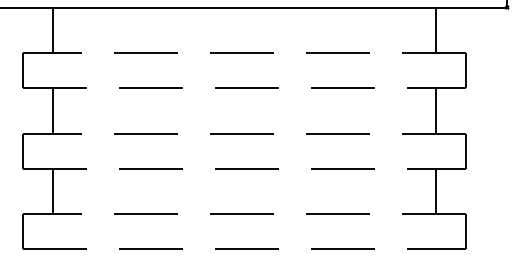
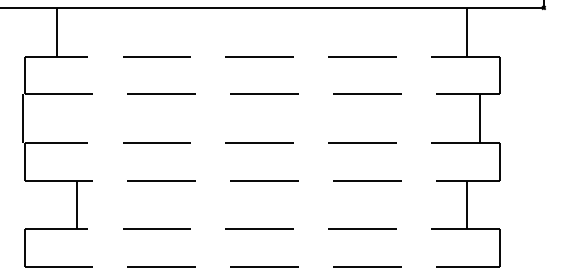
line: (52, 110) -> (22, 118), moved
line: (435, 110) -> (479, 118), moved
line: (52, 191) -> (76, 205), moved

